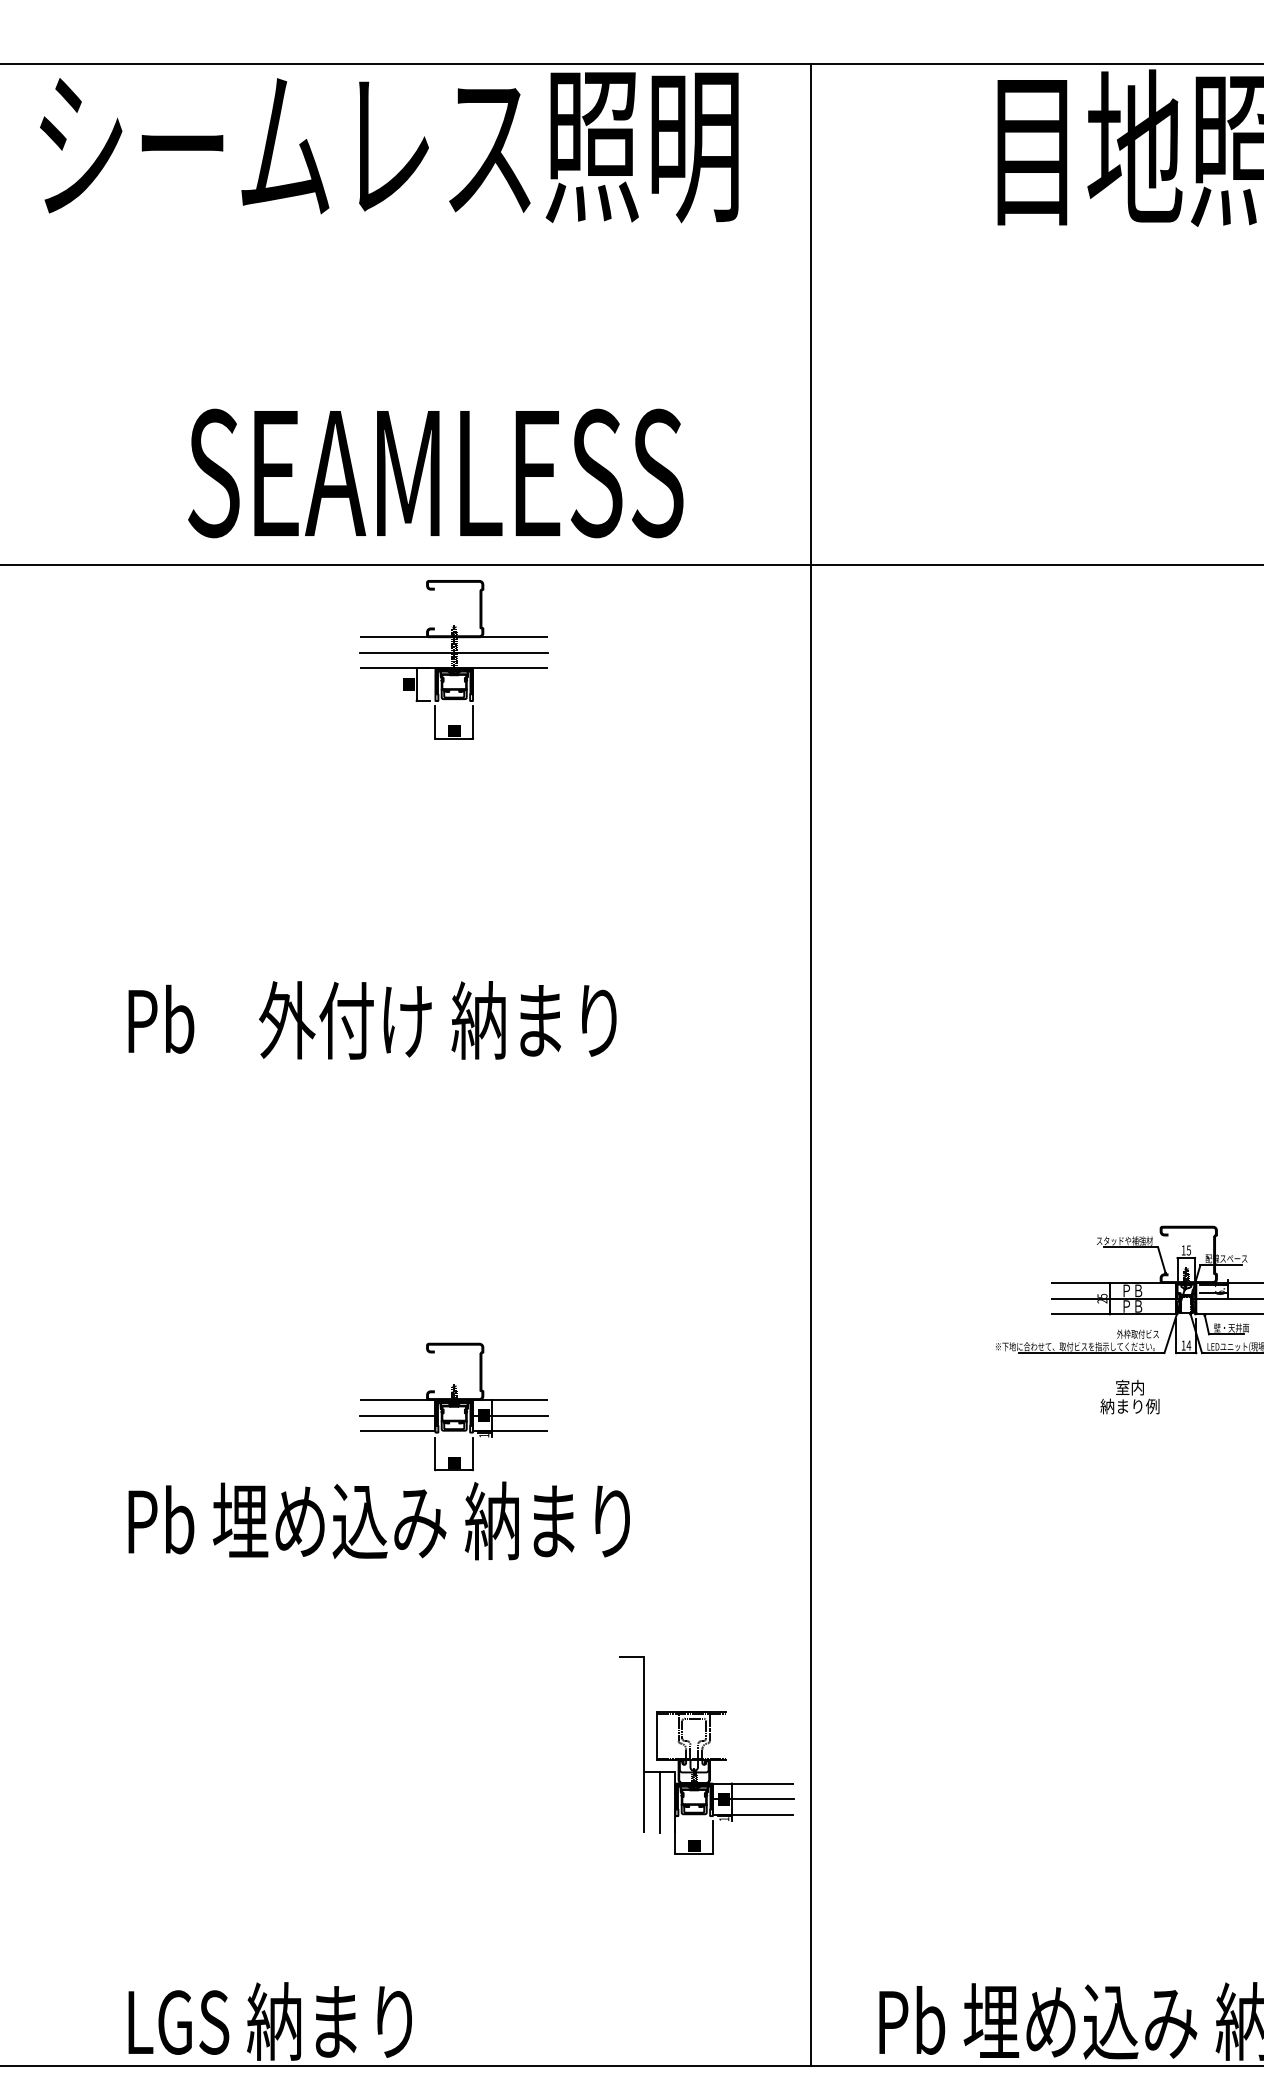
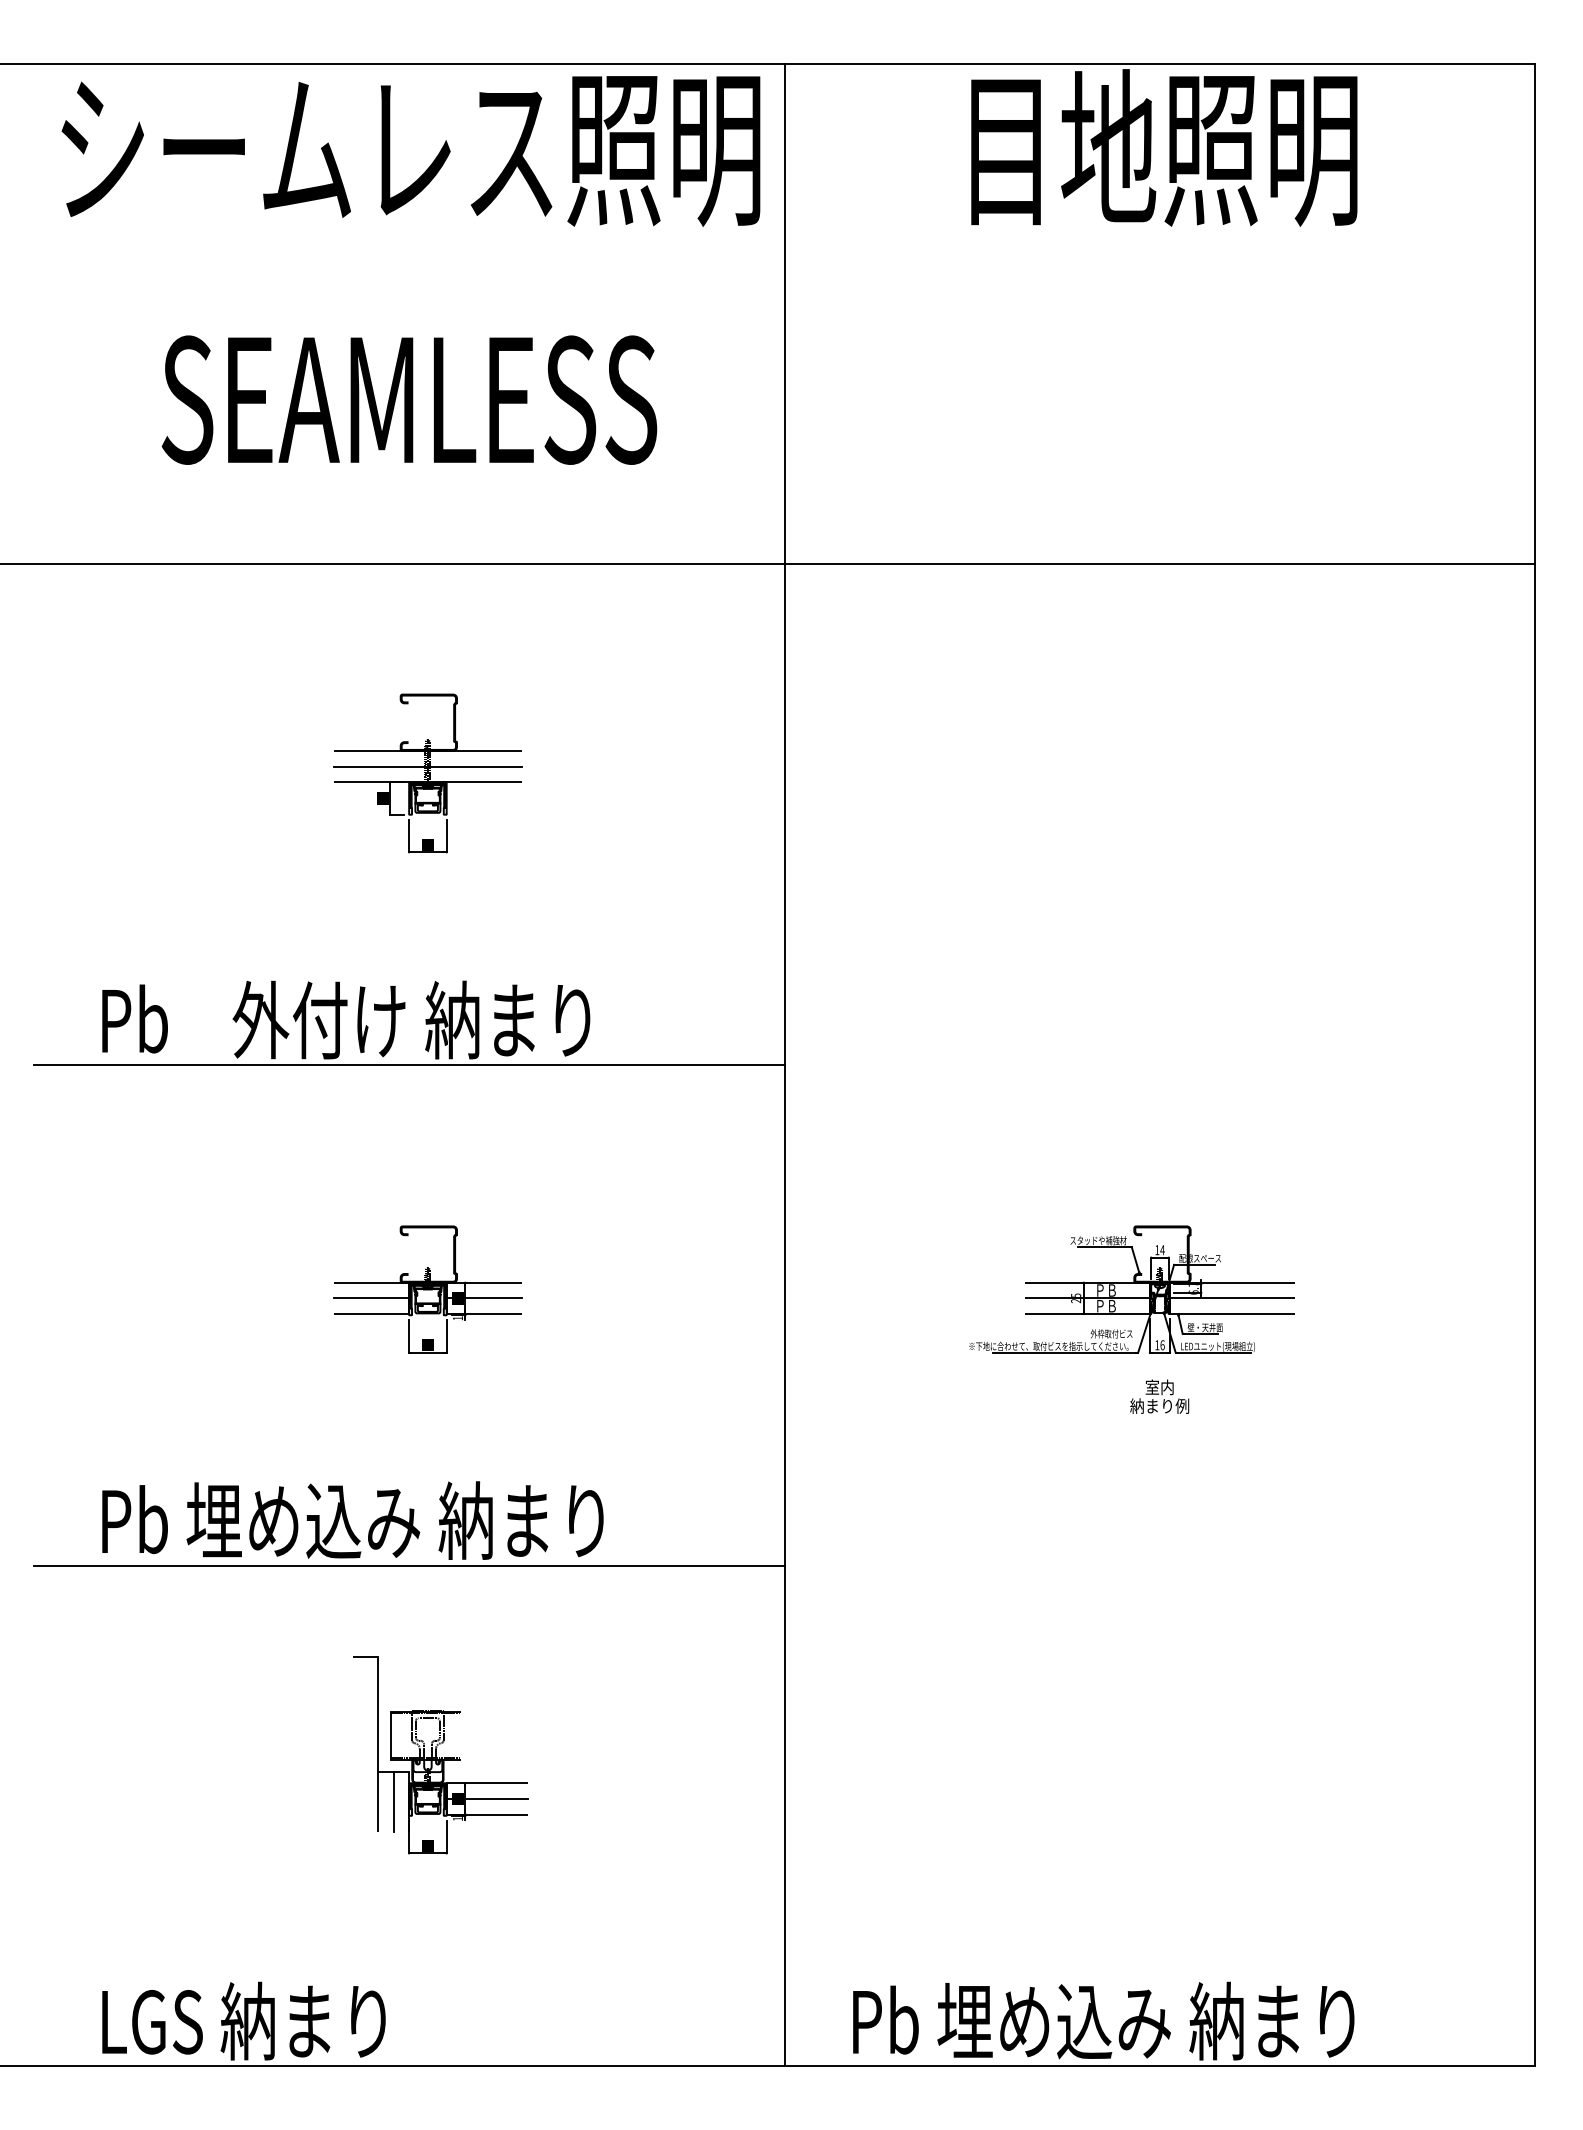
text: (388, 147) -> (410, 151), moved
text: (435, 472) -> (409, 399), moved
part: (453, 659) -> (427, 773), moved
line: (434, 1065) -> (408, 1065), added
text: (1188, 1250) -> (1162, 1250), 15 -> 14
text: (1188, 1345) -> (1162, 1345), 14 -> 16
text: (1129, 1396) -> (1159, 1396), moved
part: (453, 1406) -> (427, 1289), moved
line: (434, 1565) -> (408, 1565), added
part: (706, 1755) -> (440, 1755), moved

